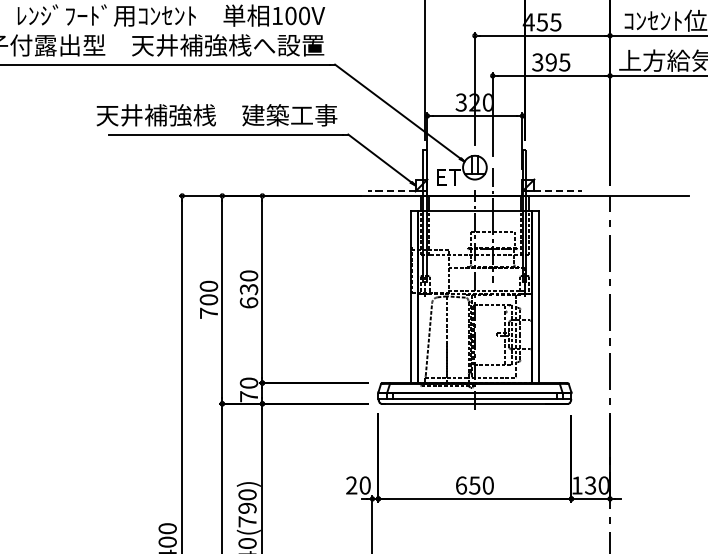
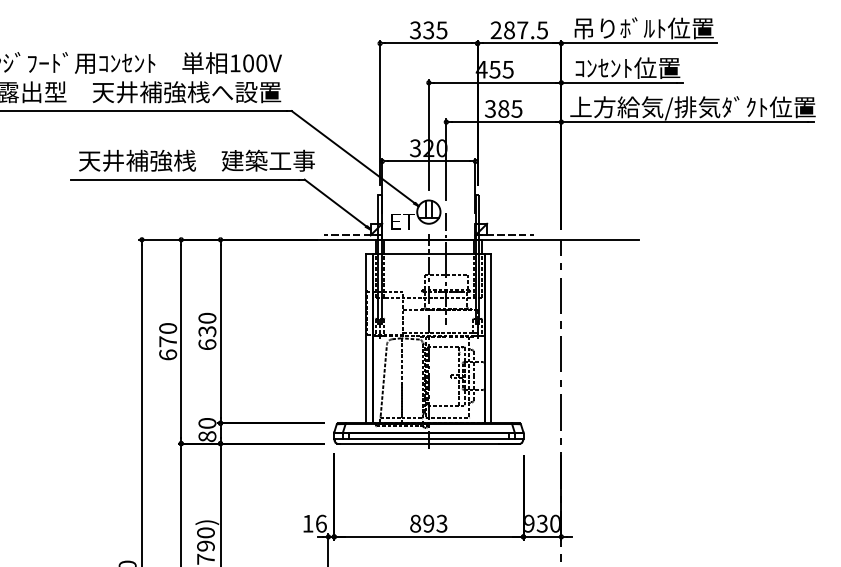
text: (551, 61) -> (503, 108), 395 -> 385
text: (216, 115) -> (196, 160), moved
text: (209, 306) -> (168, 348), 700 -> 670
text: (249, 396) -> (207, 436), 70 -> 80
text: (358, 485) -> (314, 523), 20 -> 16
text: (474, 485) -> (428, 523), 650 -> 893
text: (577, 485) -> (529, 523), 130 -> 930

